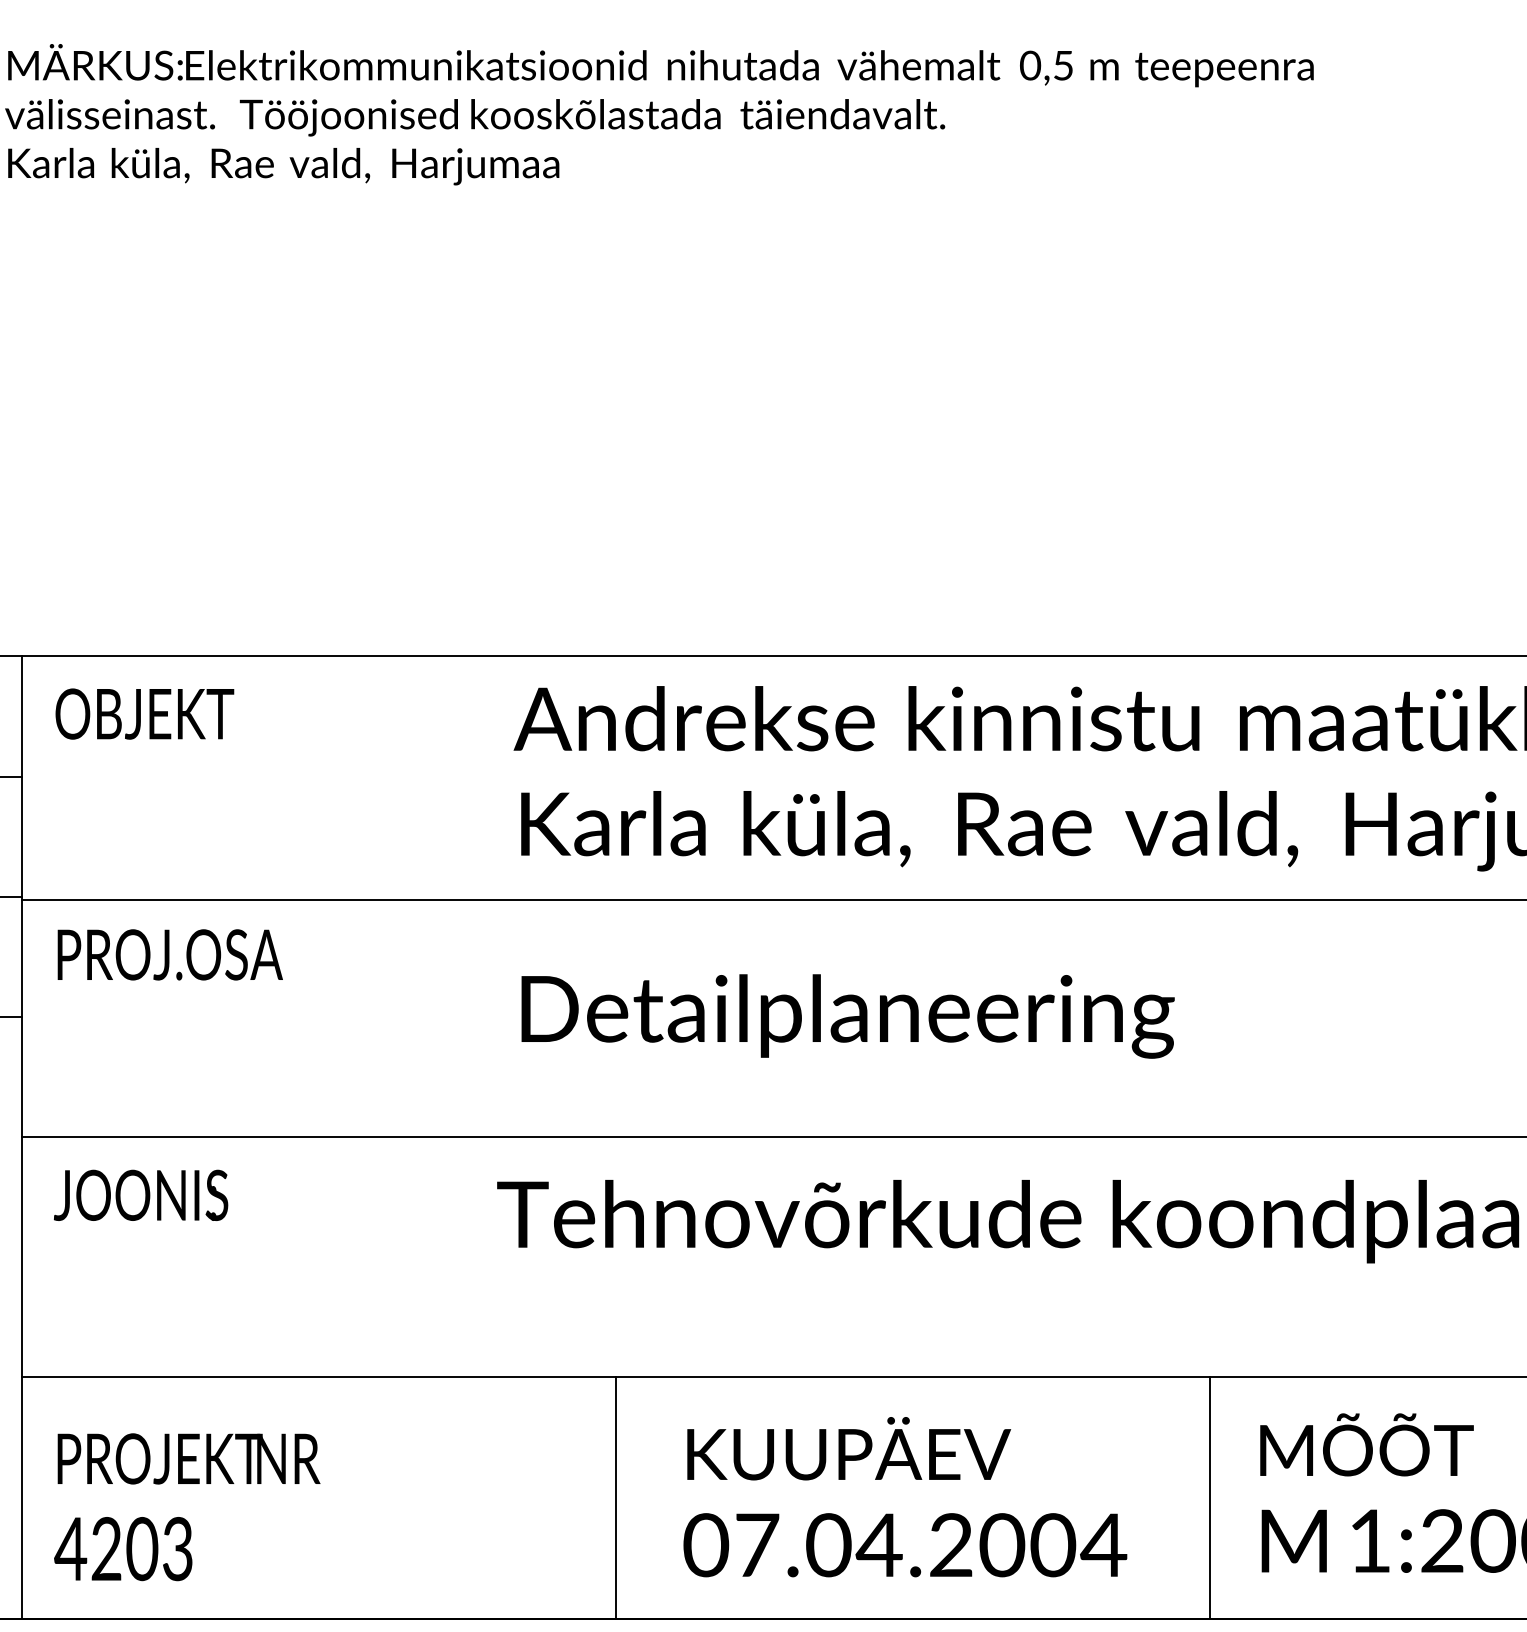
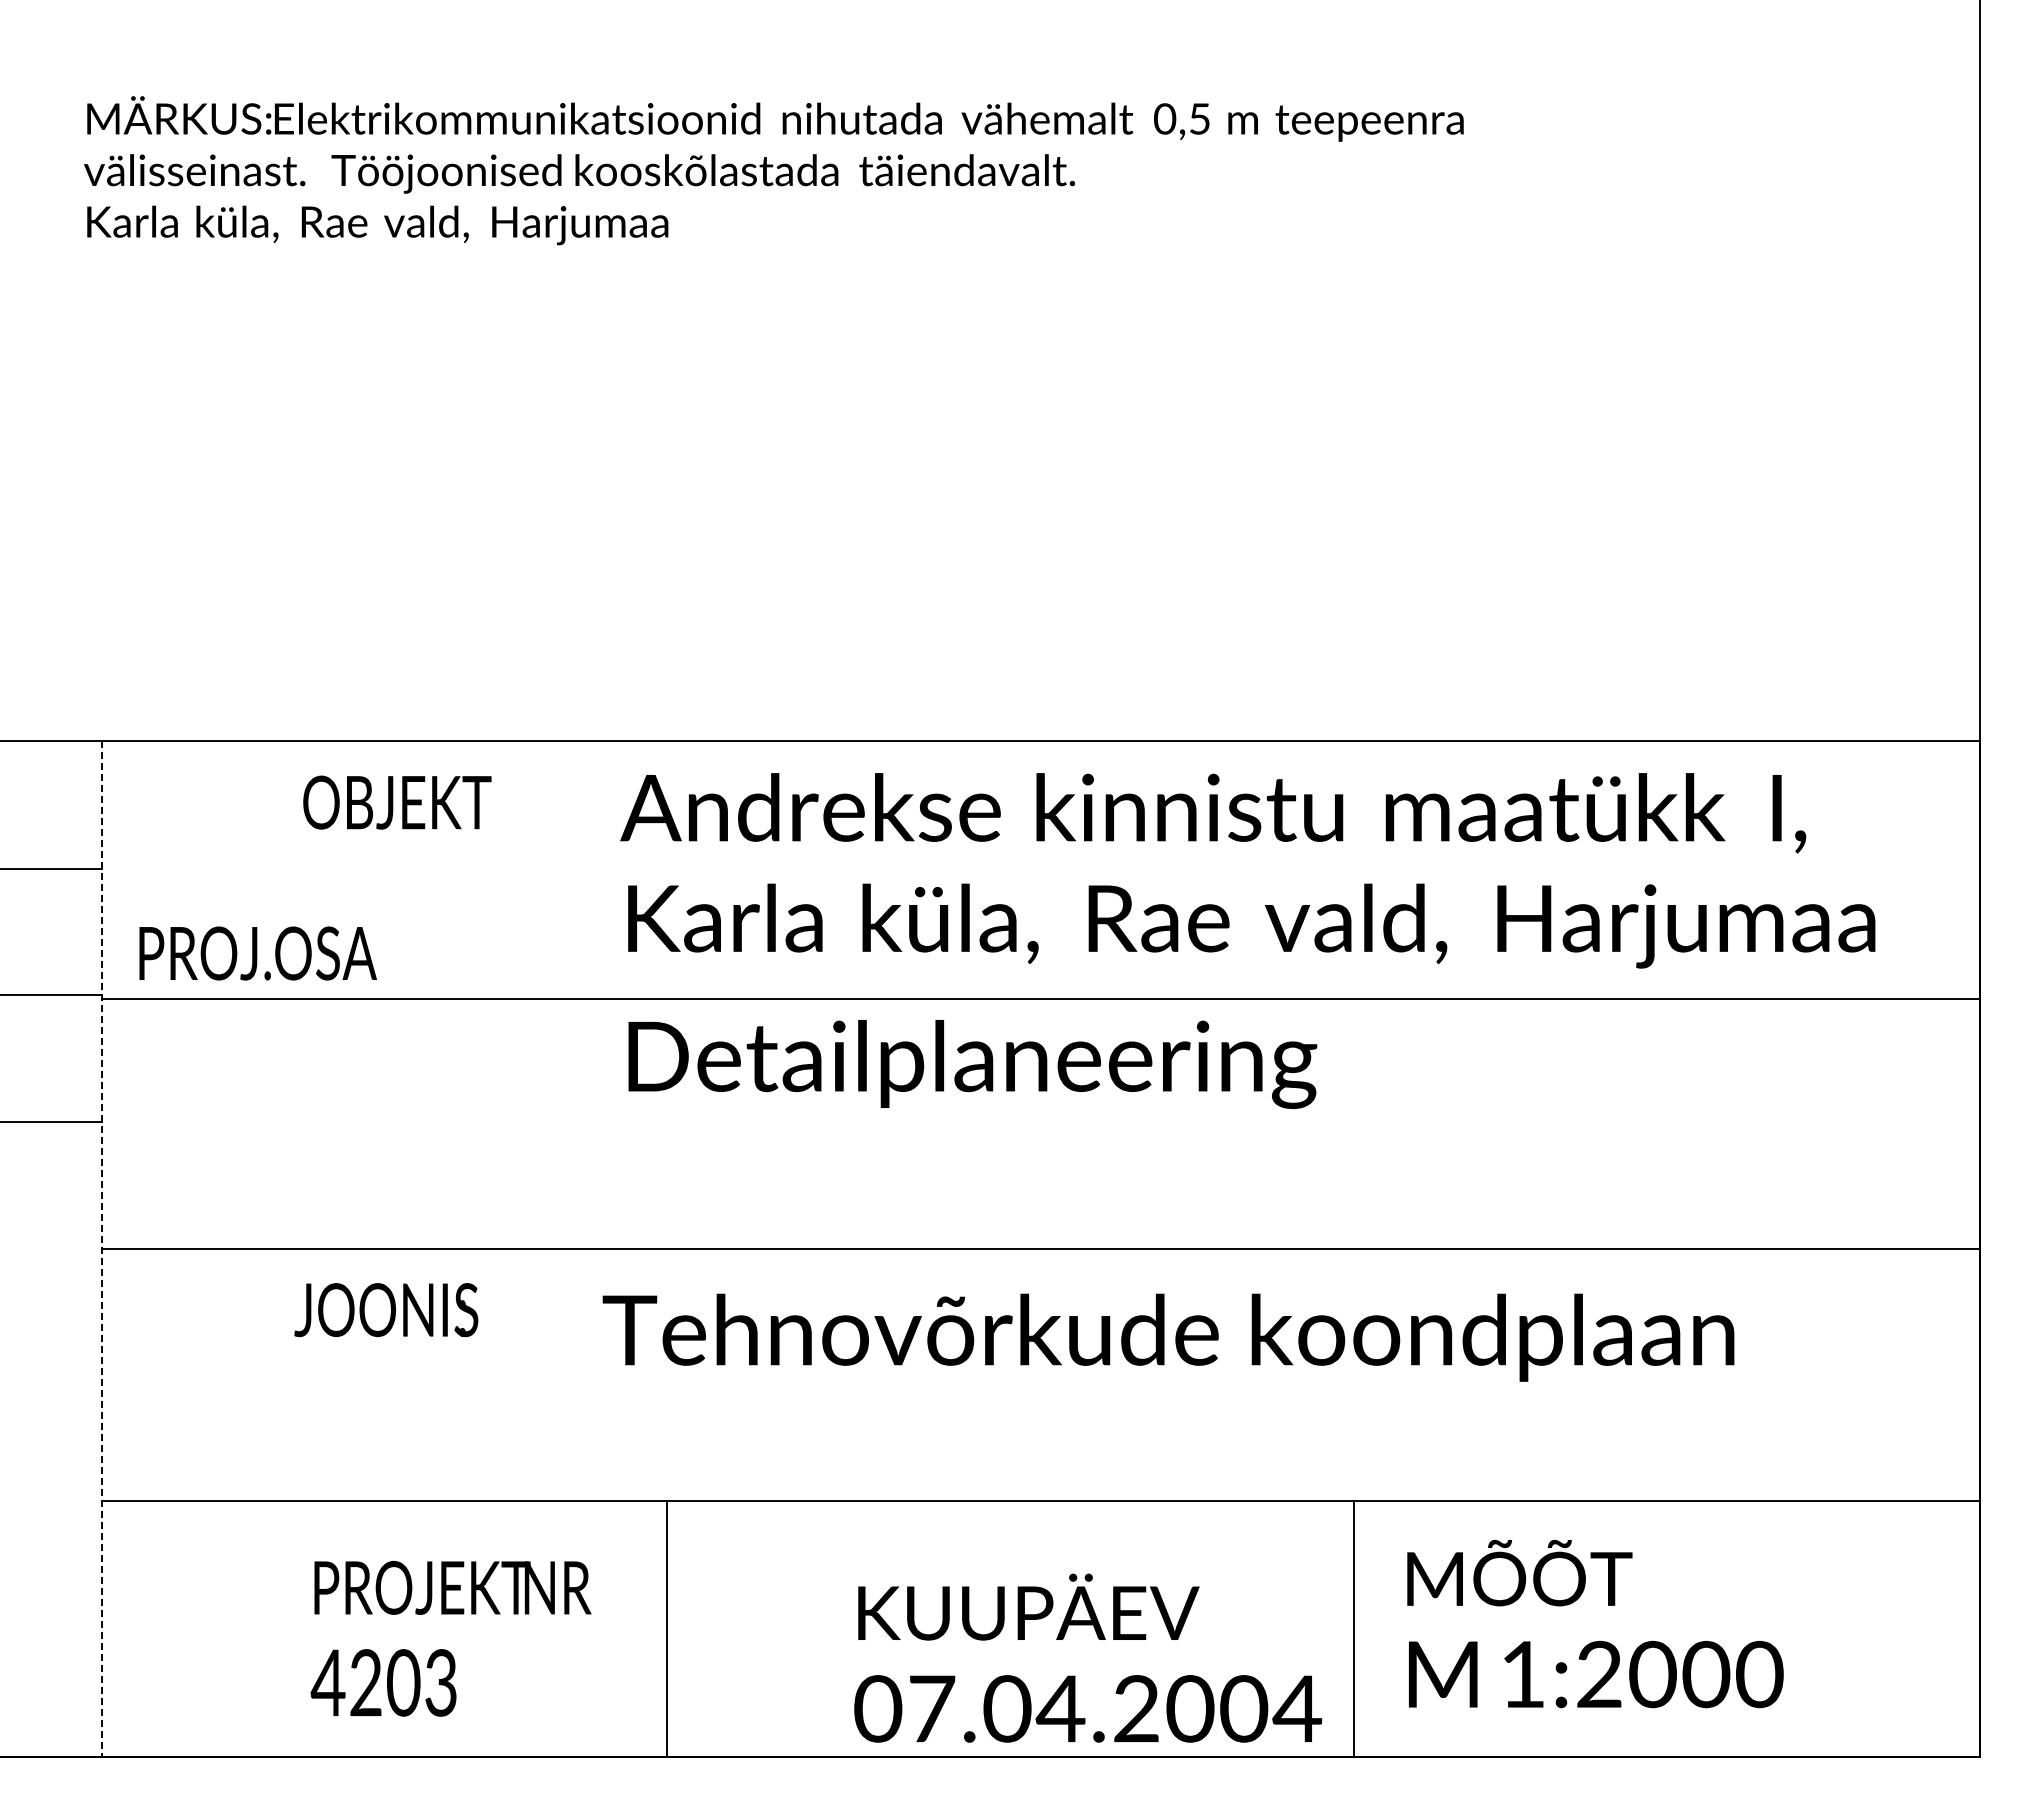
text: (144, 713) -> (397, 802), moved
text: (169, 954) -> (257, 953), moved
text: (847, 1016) -> (972, 1064), moved
line: (22, 1137) -> (102, 1249), solid -> dashed
text: (141, 1195) -> (386, 1310), moved
text: (905, 1496) -> (1088, 1657), moved
line: (616, 1497) -> (667, 1628), moved
text: (186, 1506) -> (450, 1638), moved

